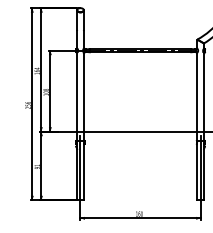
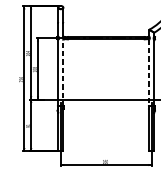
line: (83, 96) -> (63, 72), solid -> dashed
line: (197, 96) -> (149, 72), solid -> dashed

